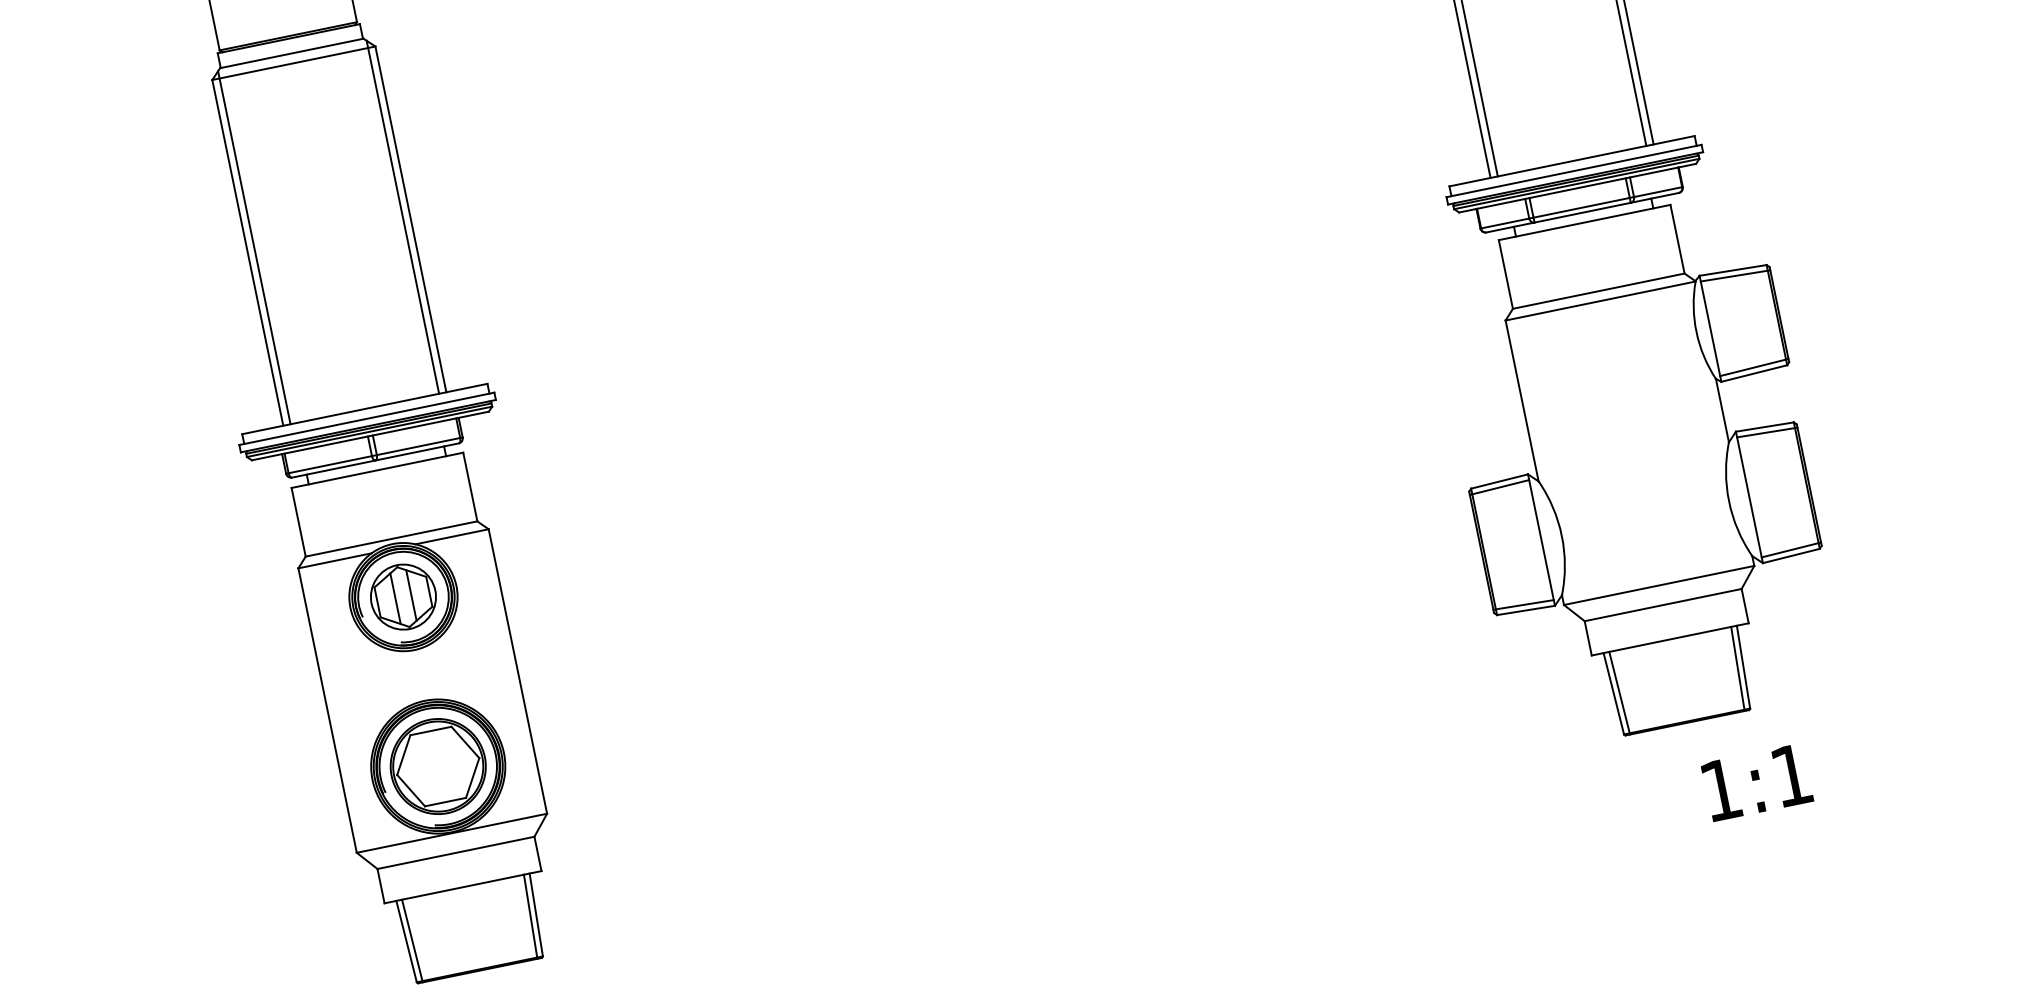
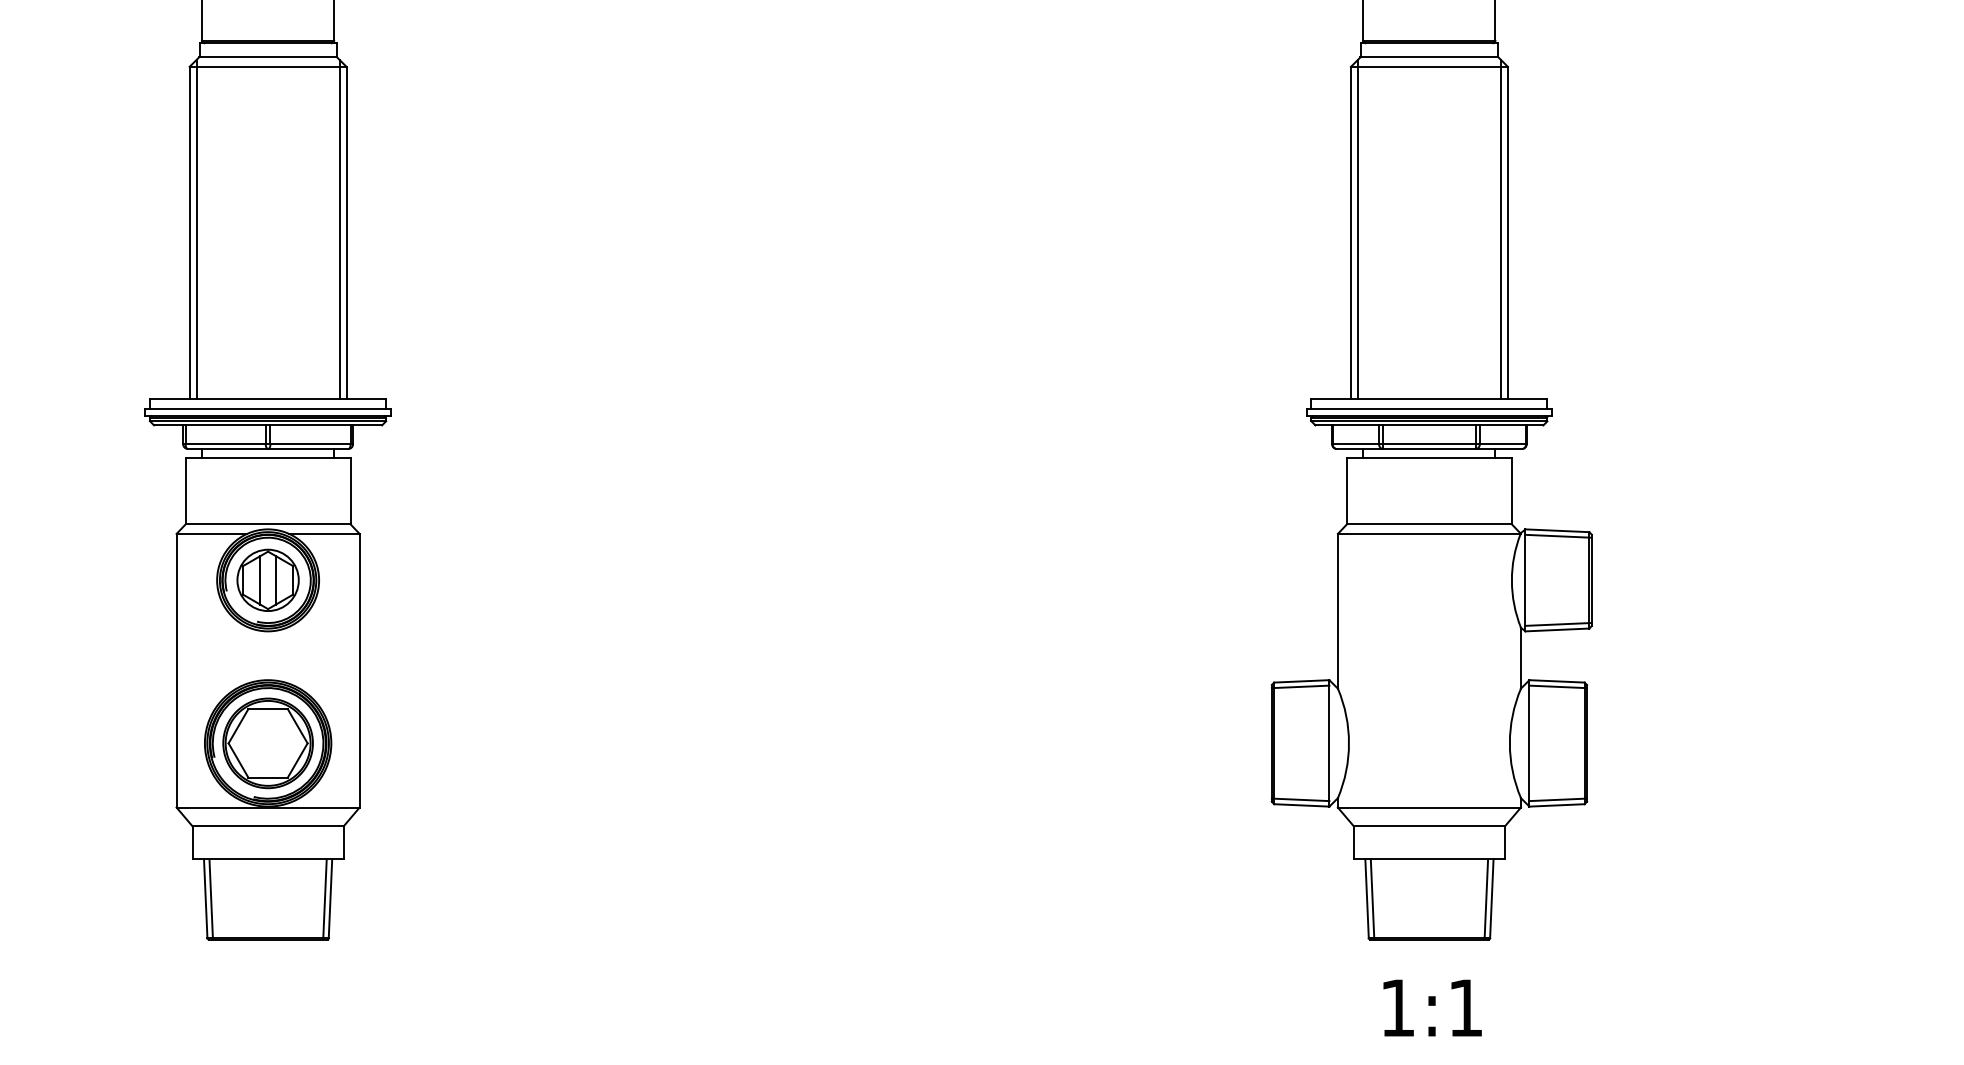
text: (1756, 781) -> (1432, 1007), moved

